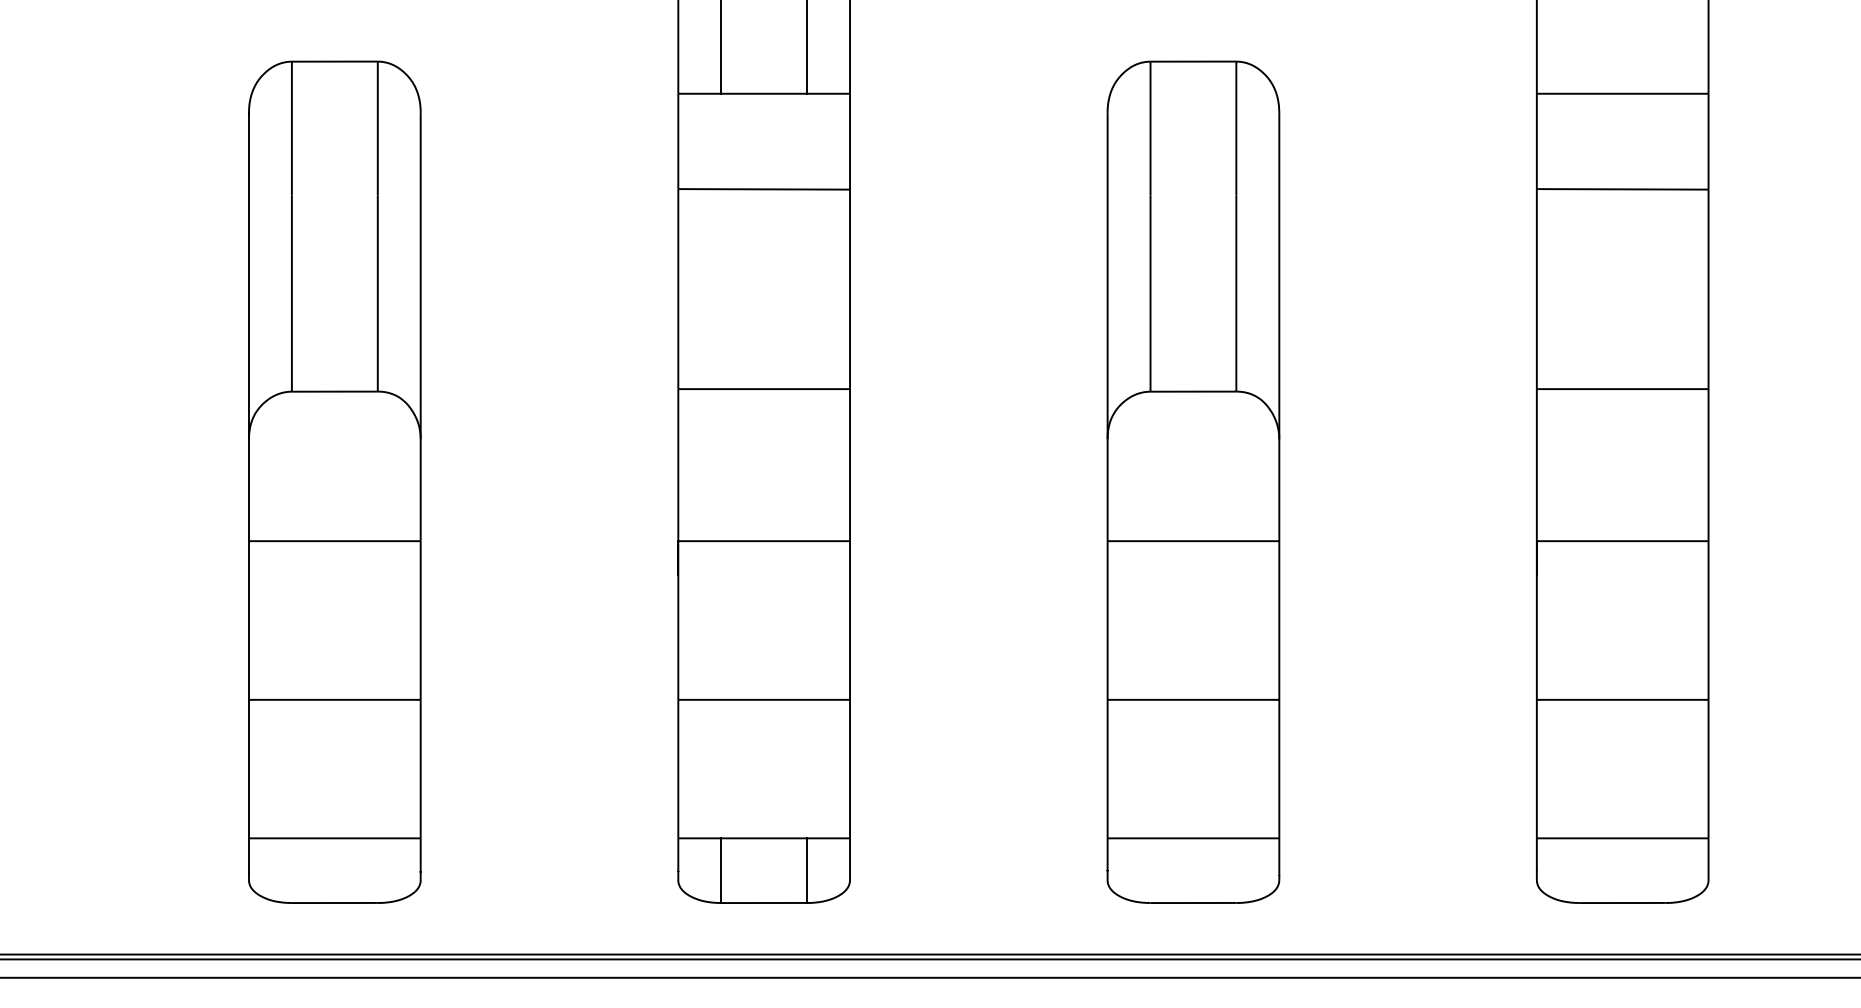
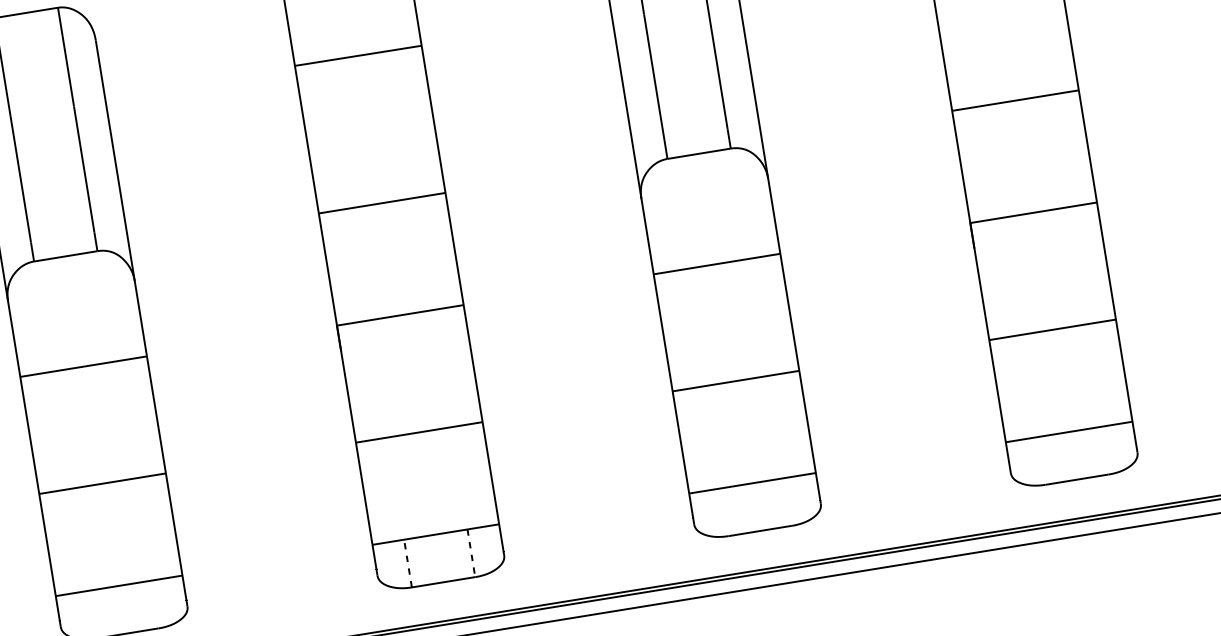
line: (721, 870) -> (408, 563), solid -> dashed
line: (807, 871) -> (471, 553), solid -> dashed

